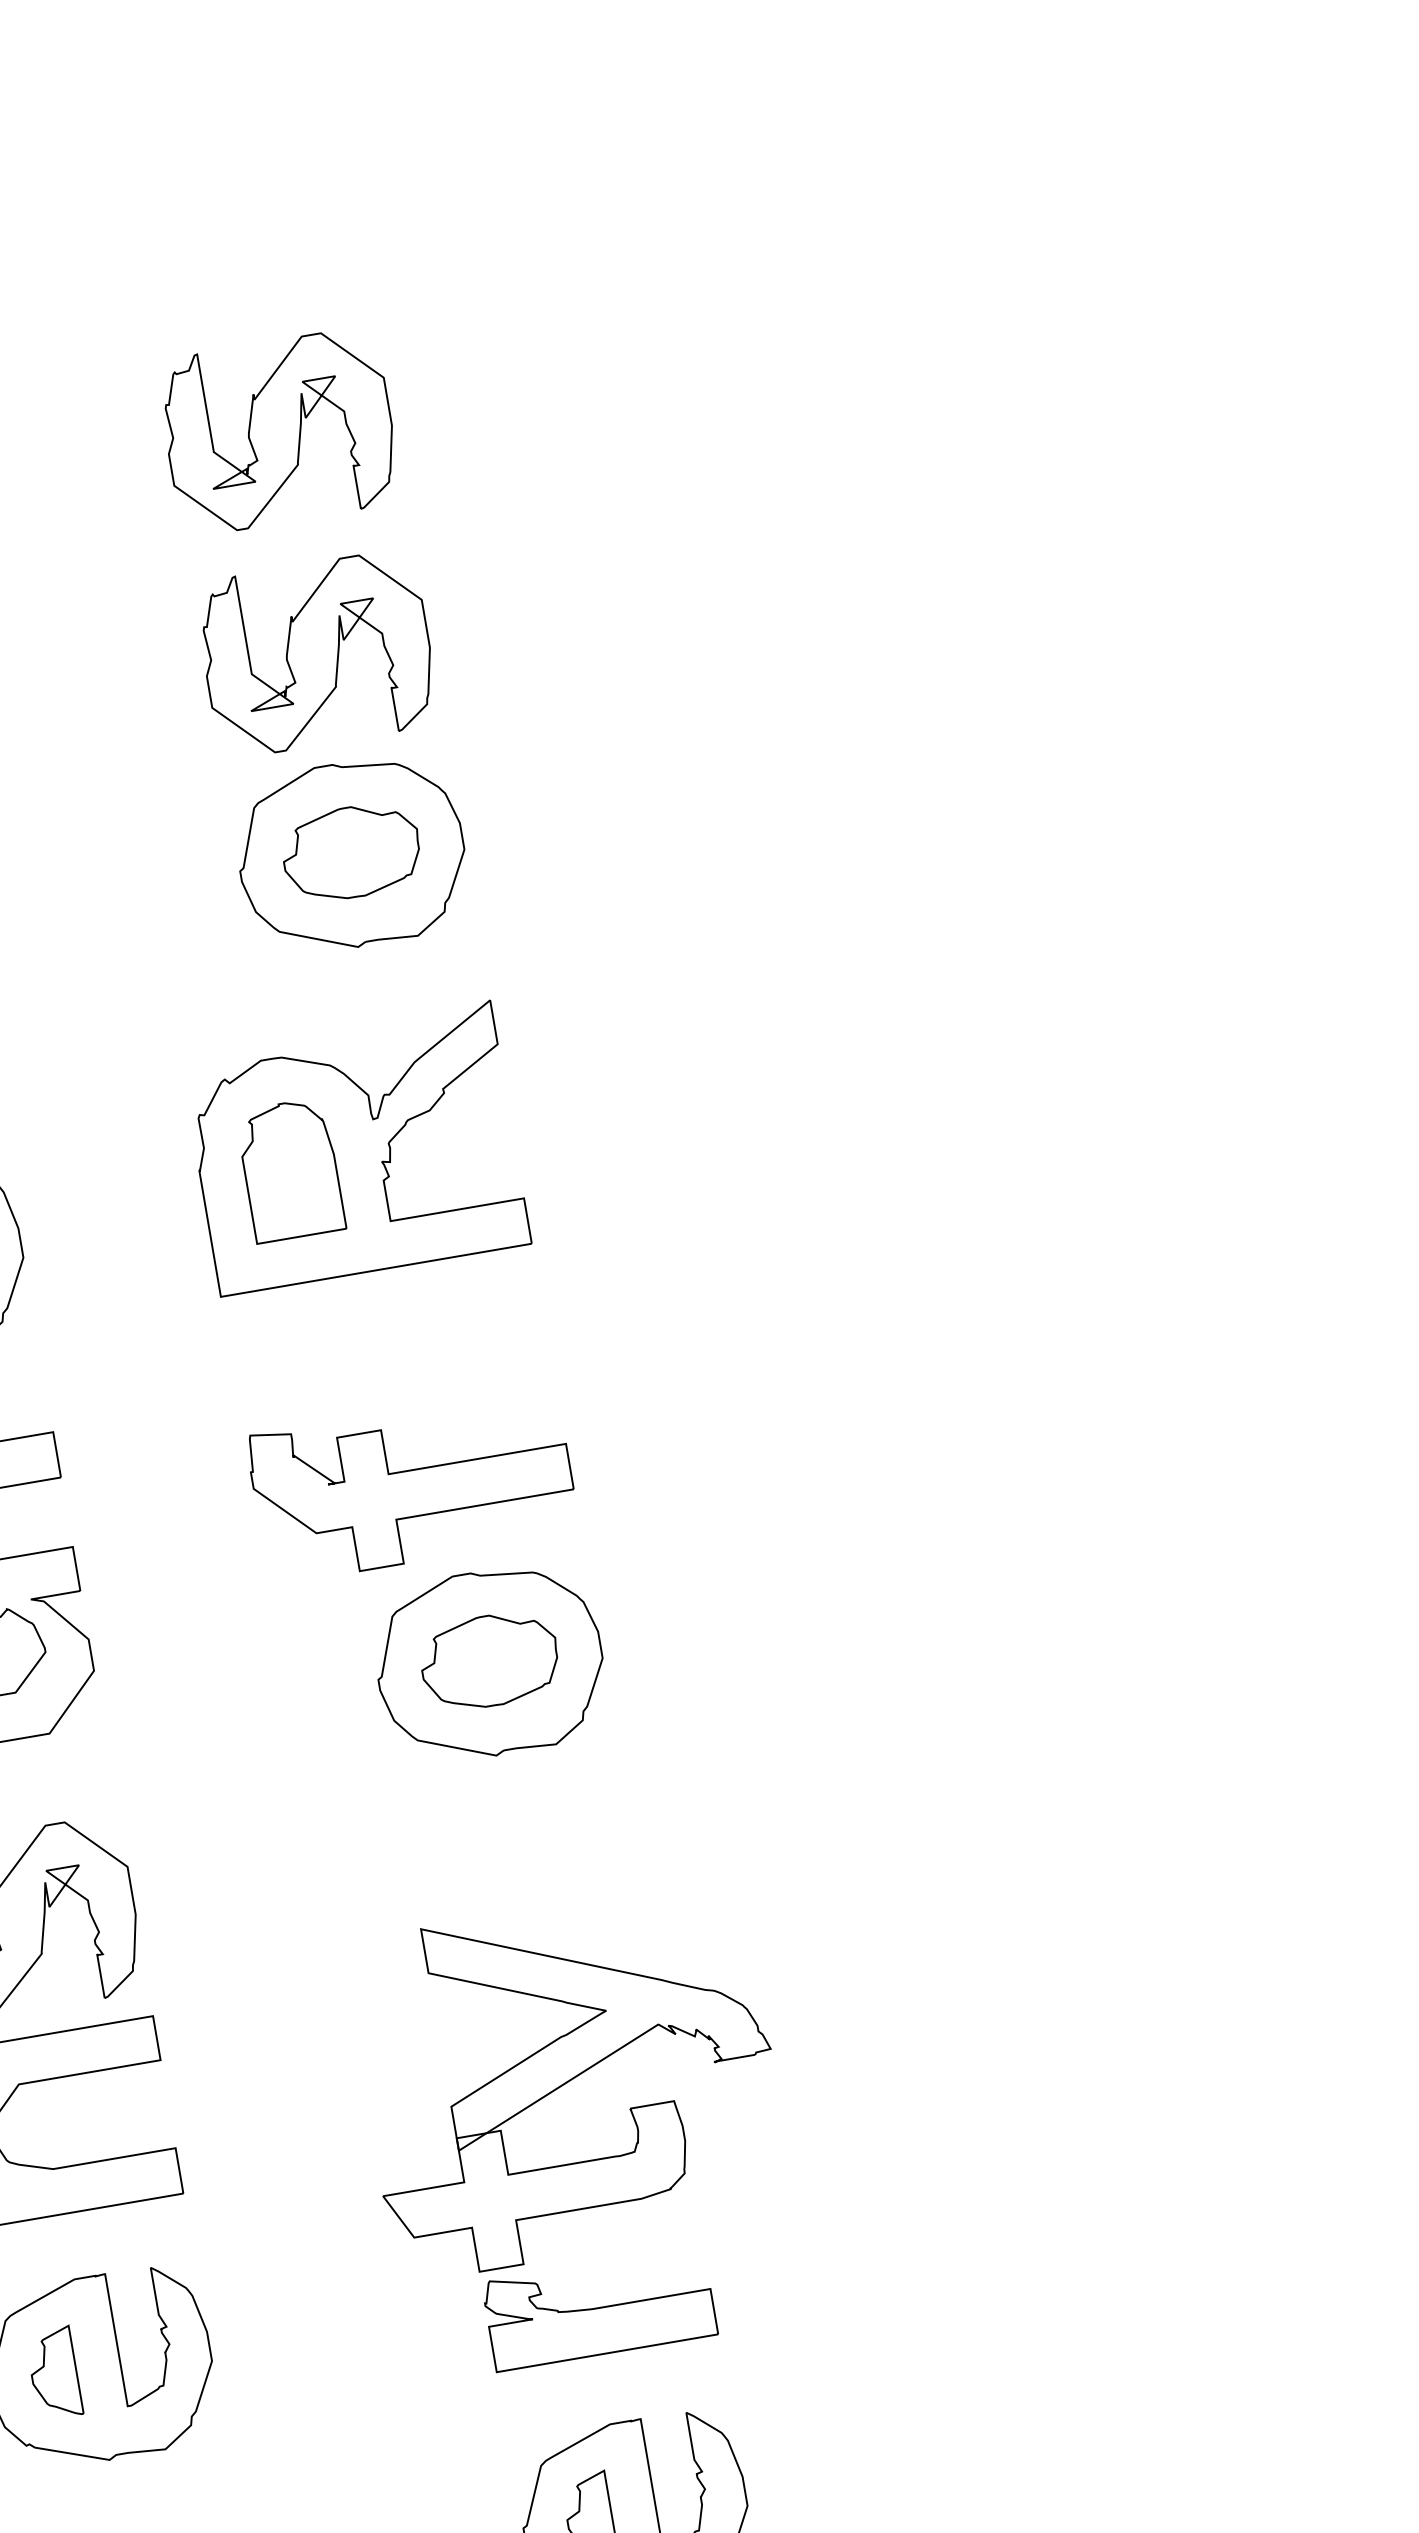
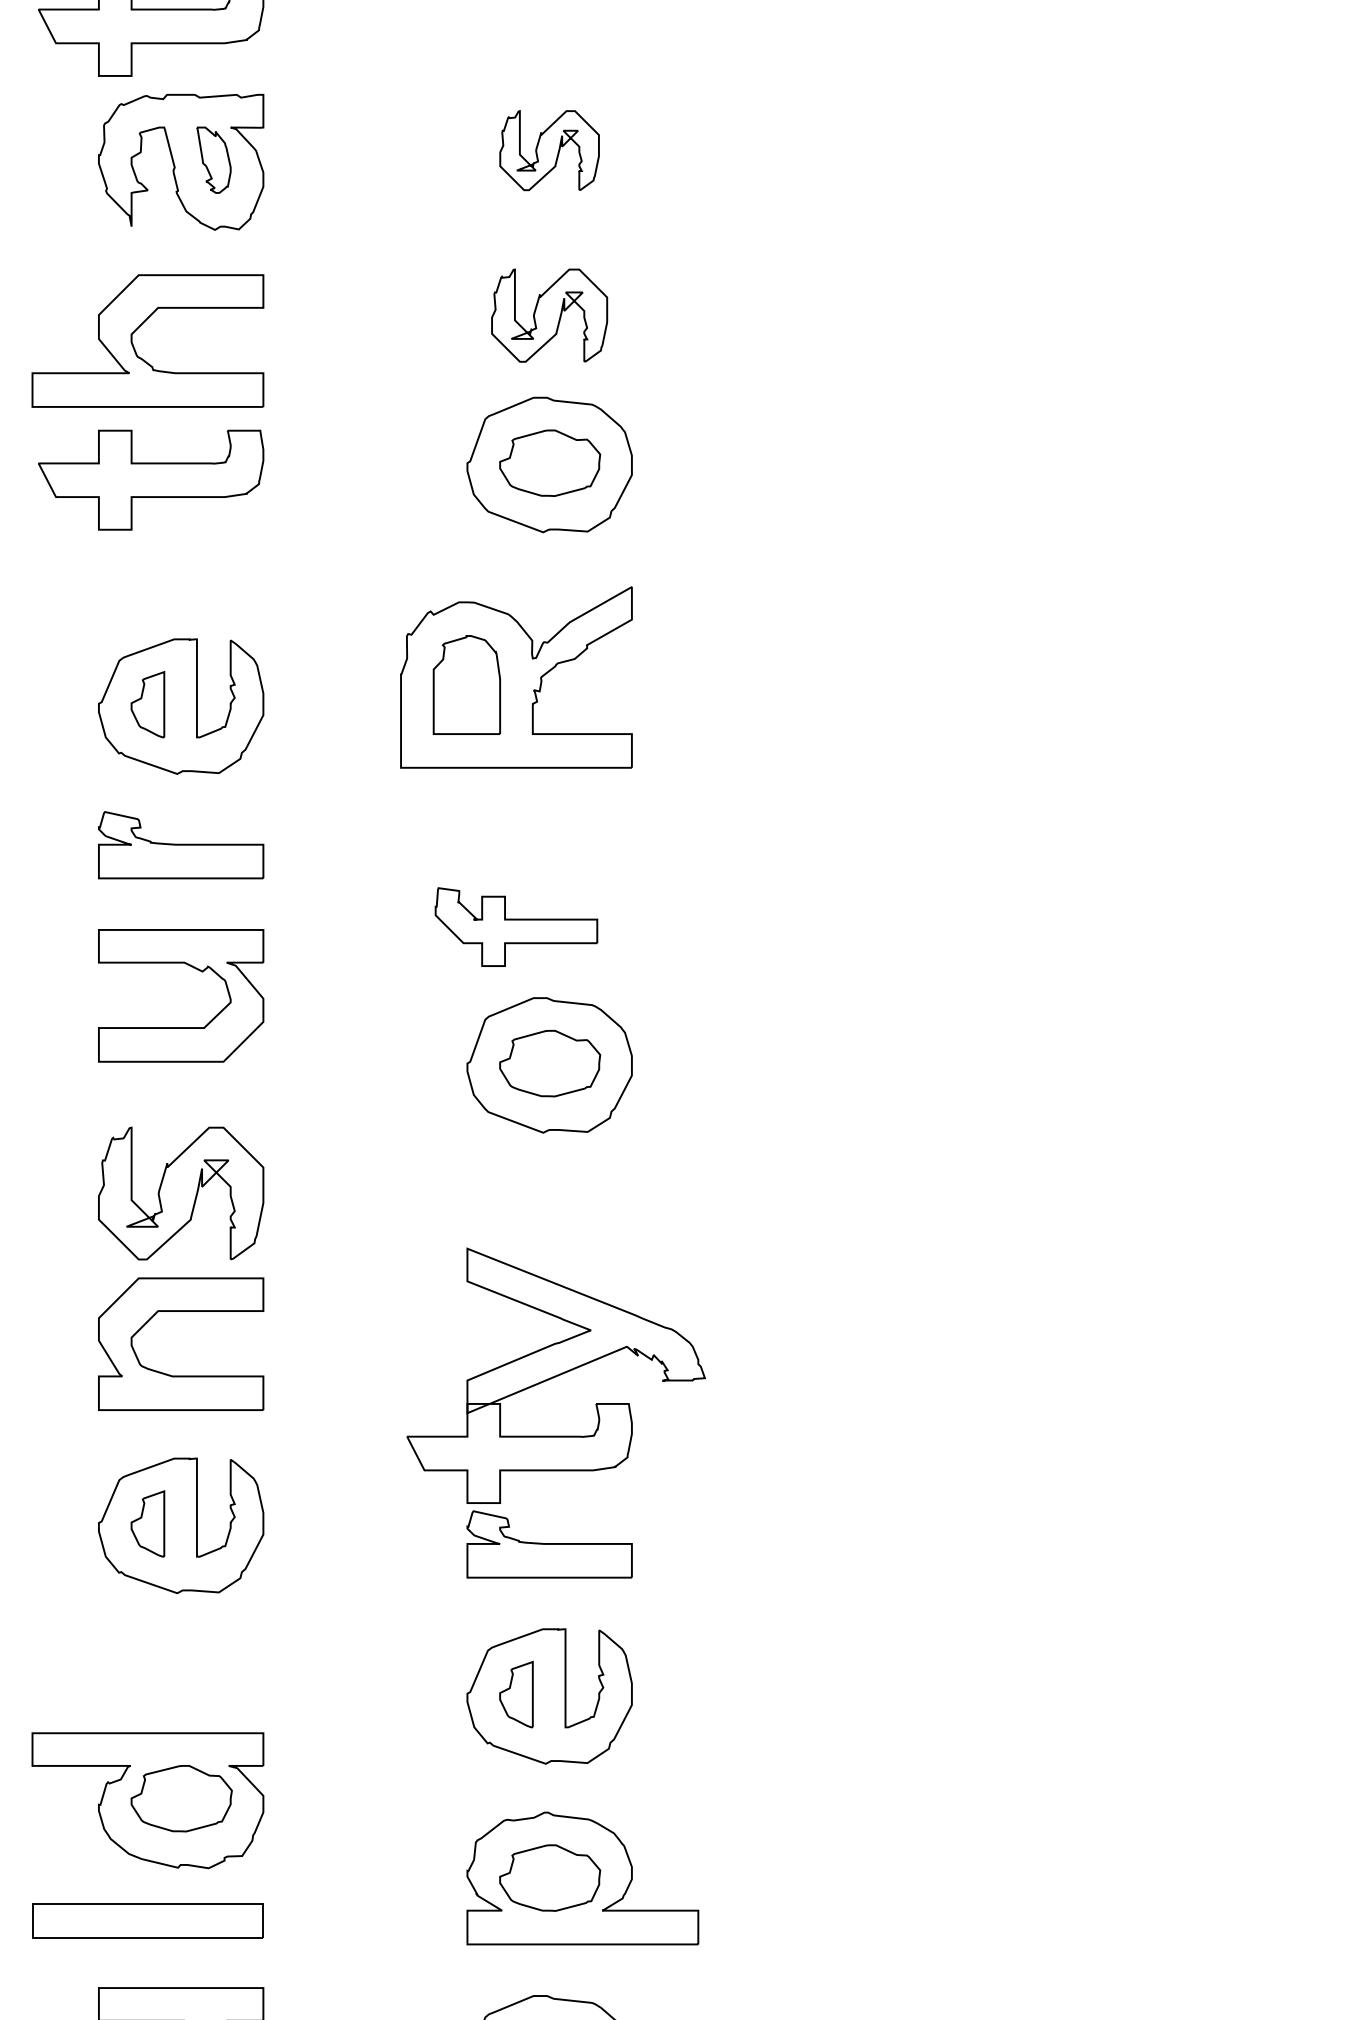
part: (278, 431) -> (549, 150), size x0.6
part: (316, 653) -> (549, 315), size x0.7
part: (412, 1484) -> (516, 926), size x0.7

